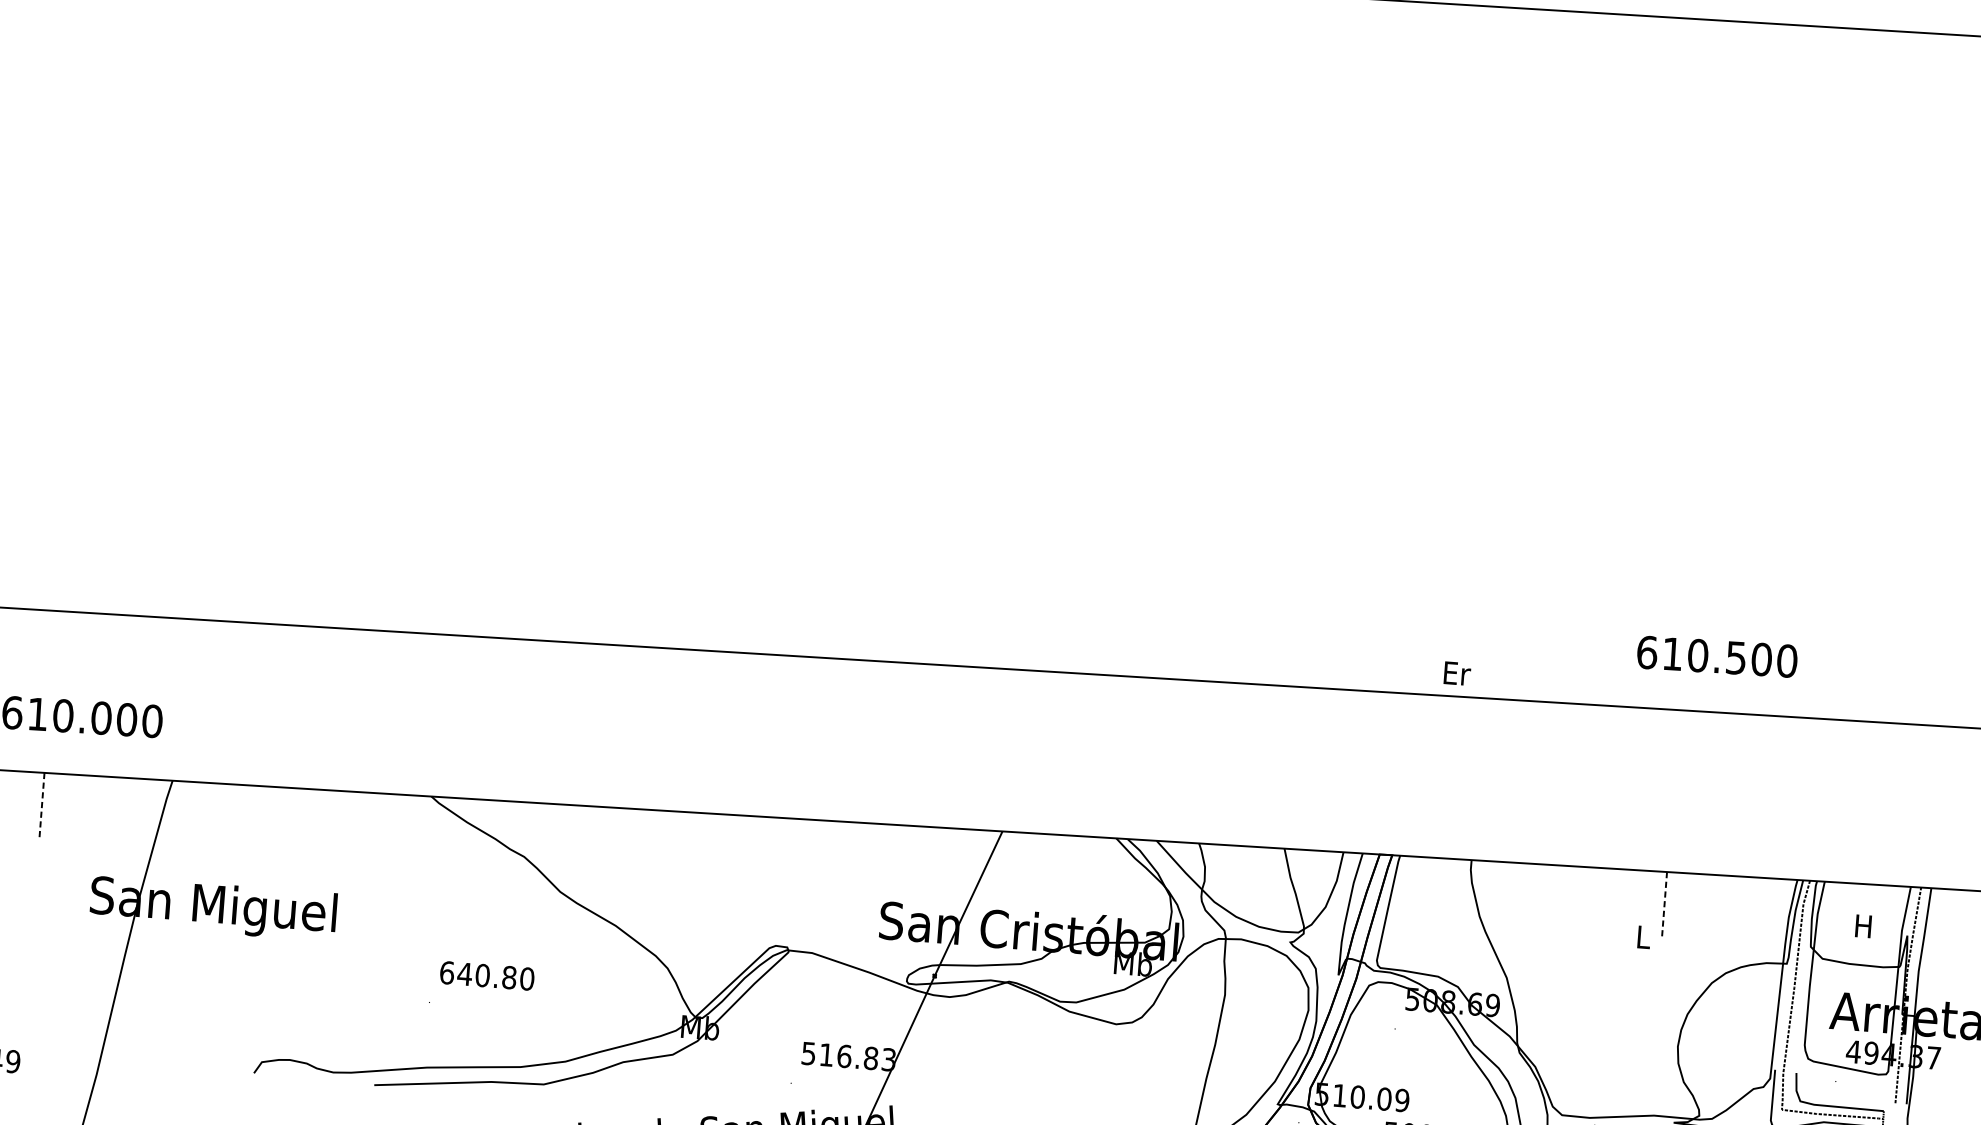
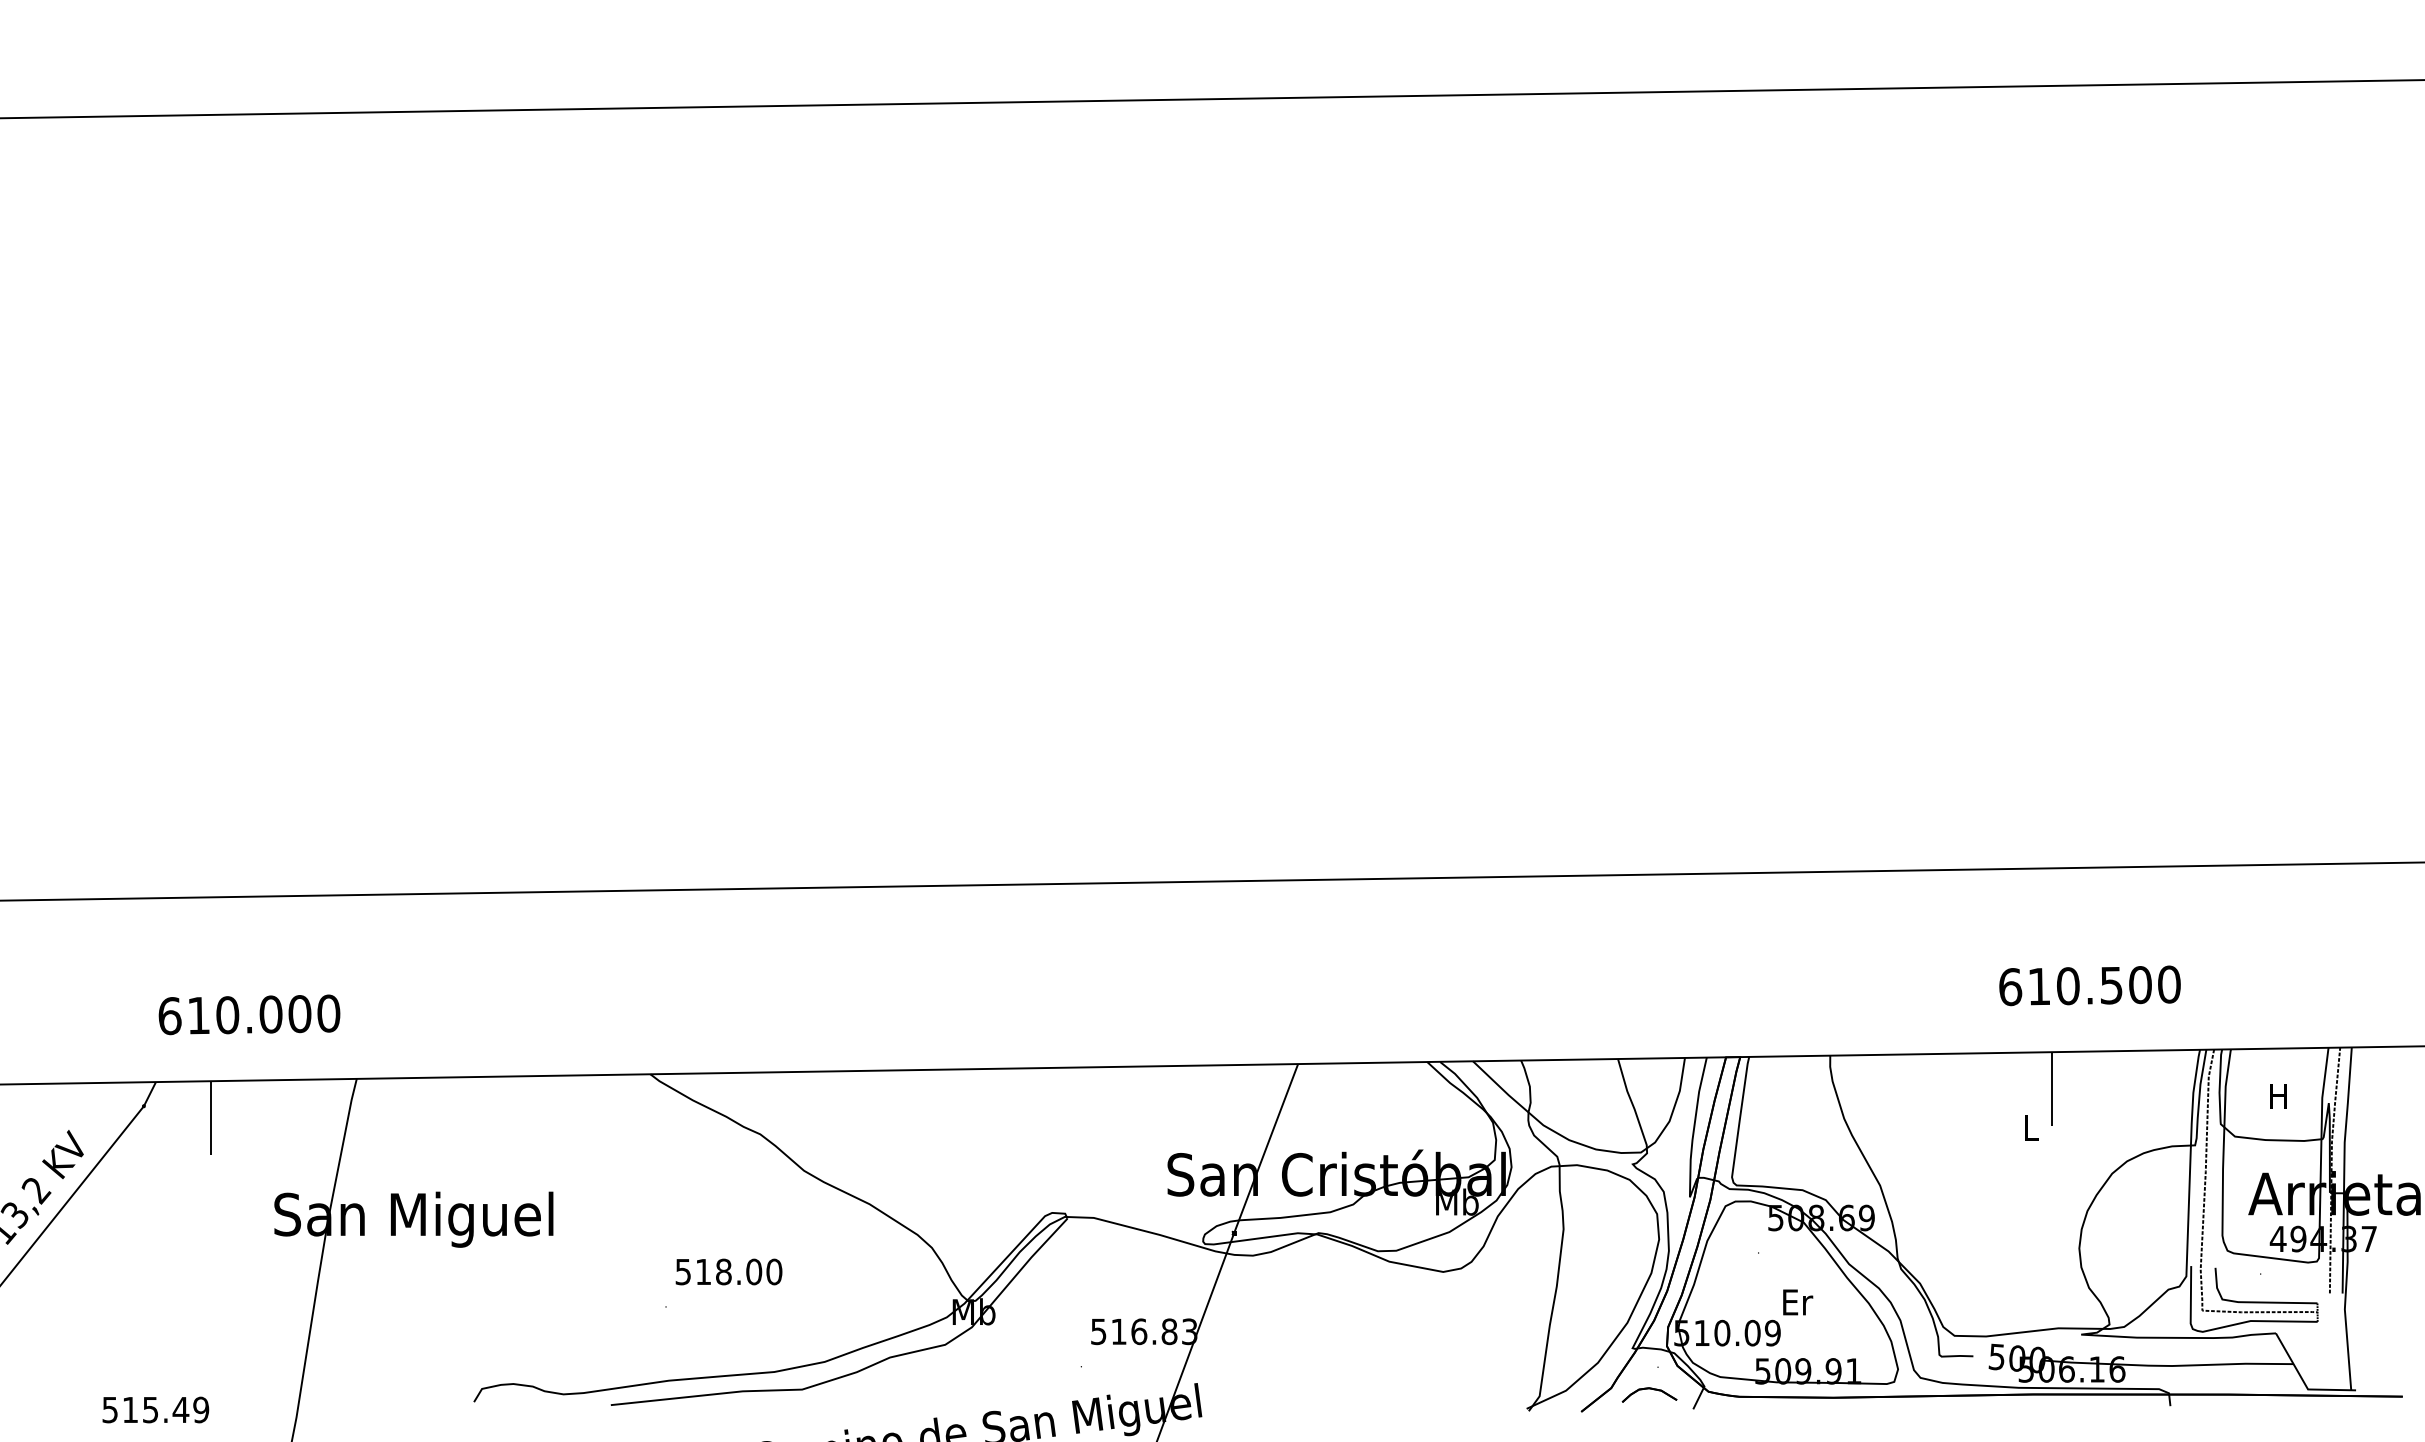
text: (1716, 656) -> (2089, 985), moved
text: (1457, 673) -> (1798, 1302), moved
line: (42, 805) -> (211, 1118), dashed -> solid
line: (1664, 904) -> (2051, 1089), dashed -> solid
text: (478, 974) -> (718, 1271), 640.80 -> 518.00

